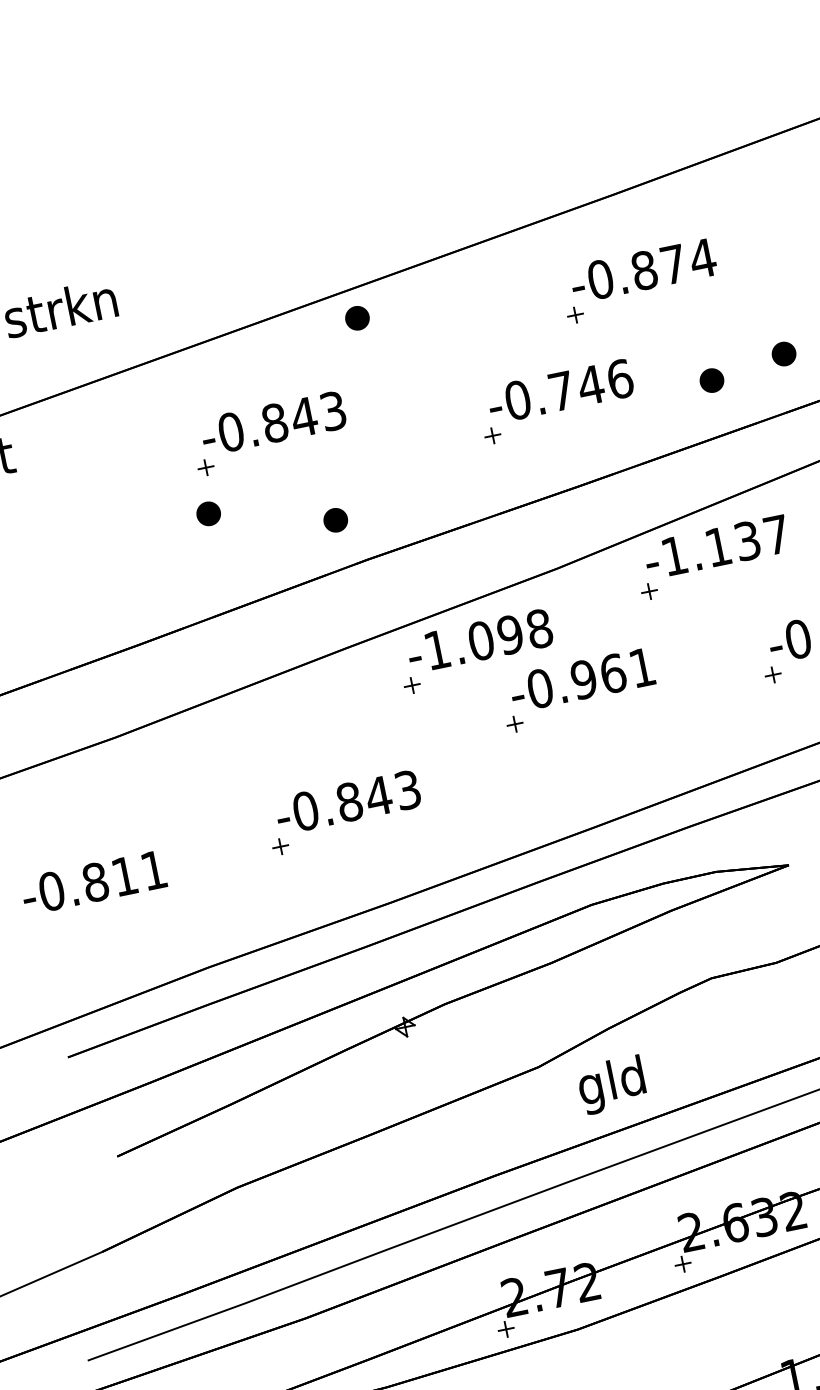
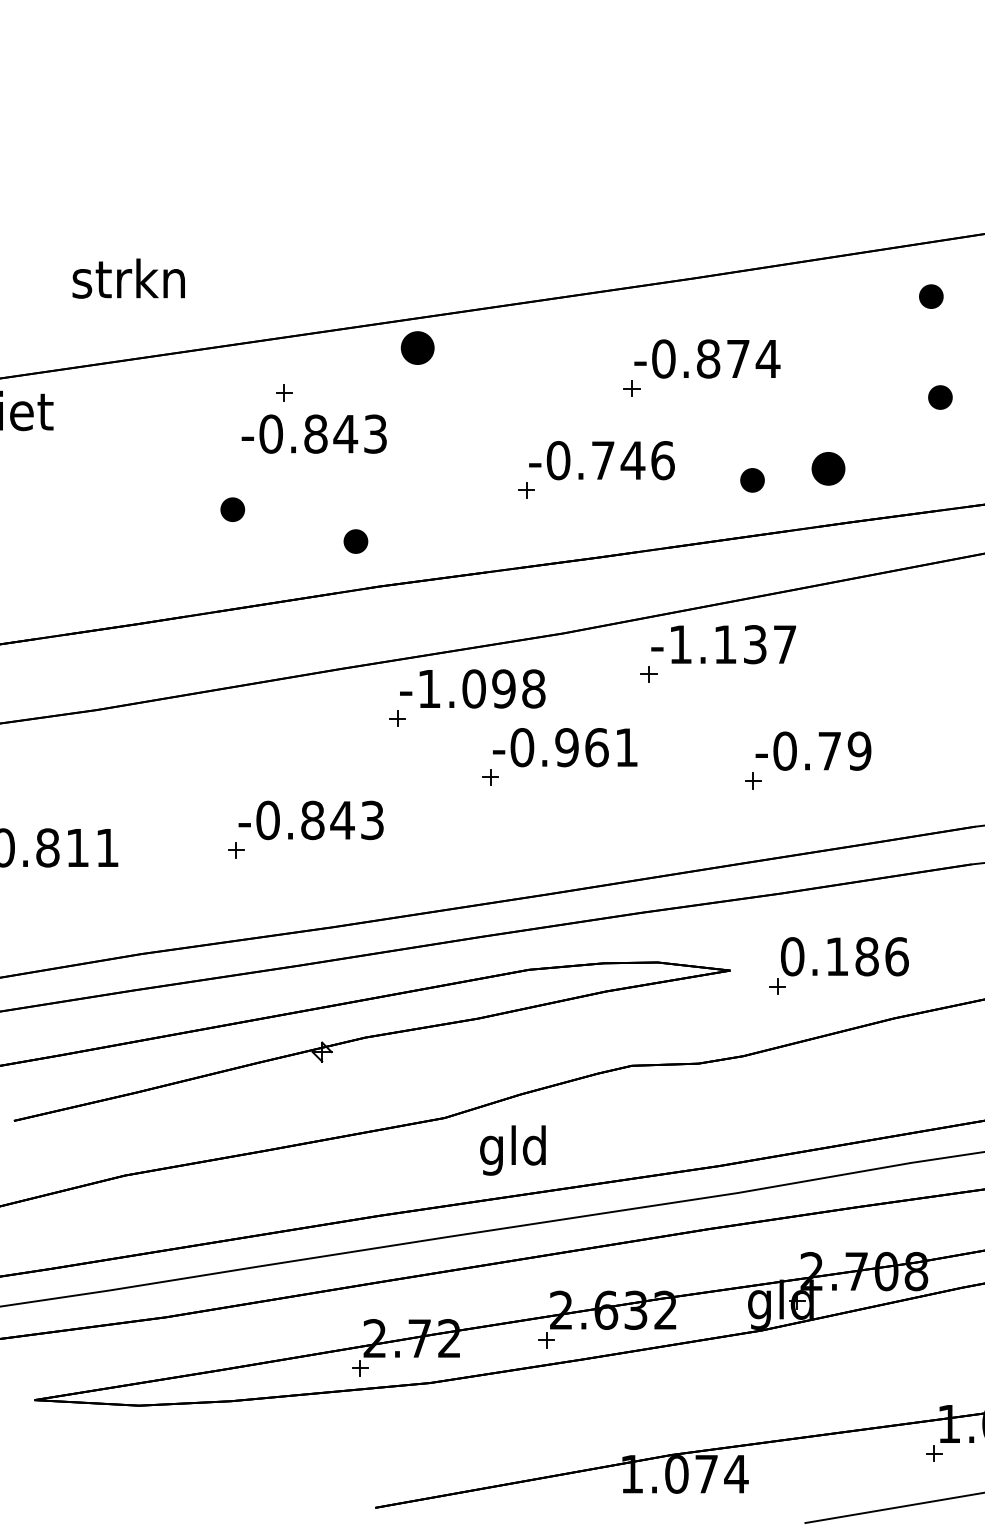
part: (357, 317) -> (417, 347), size x1.4
part: (783, 353) -> (828, 468), size x1.4
part: (206, 467) -> (284, 392), moved

